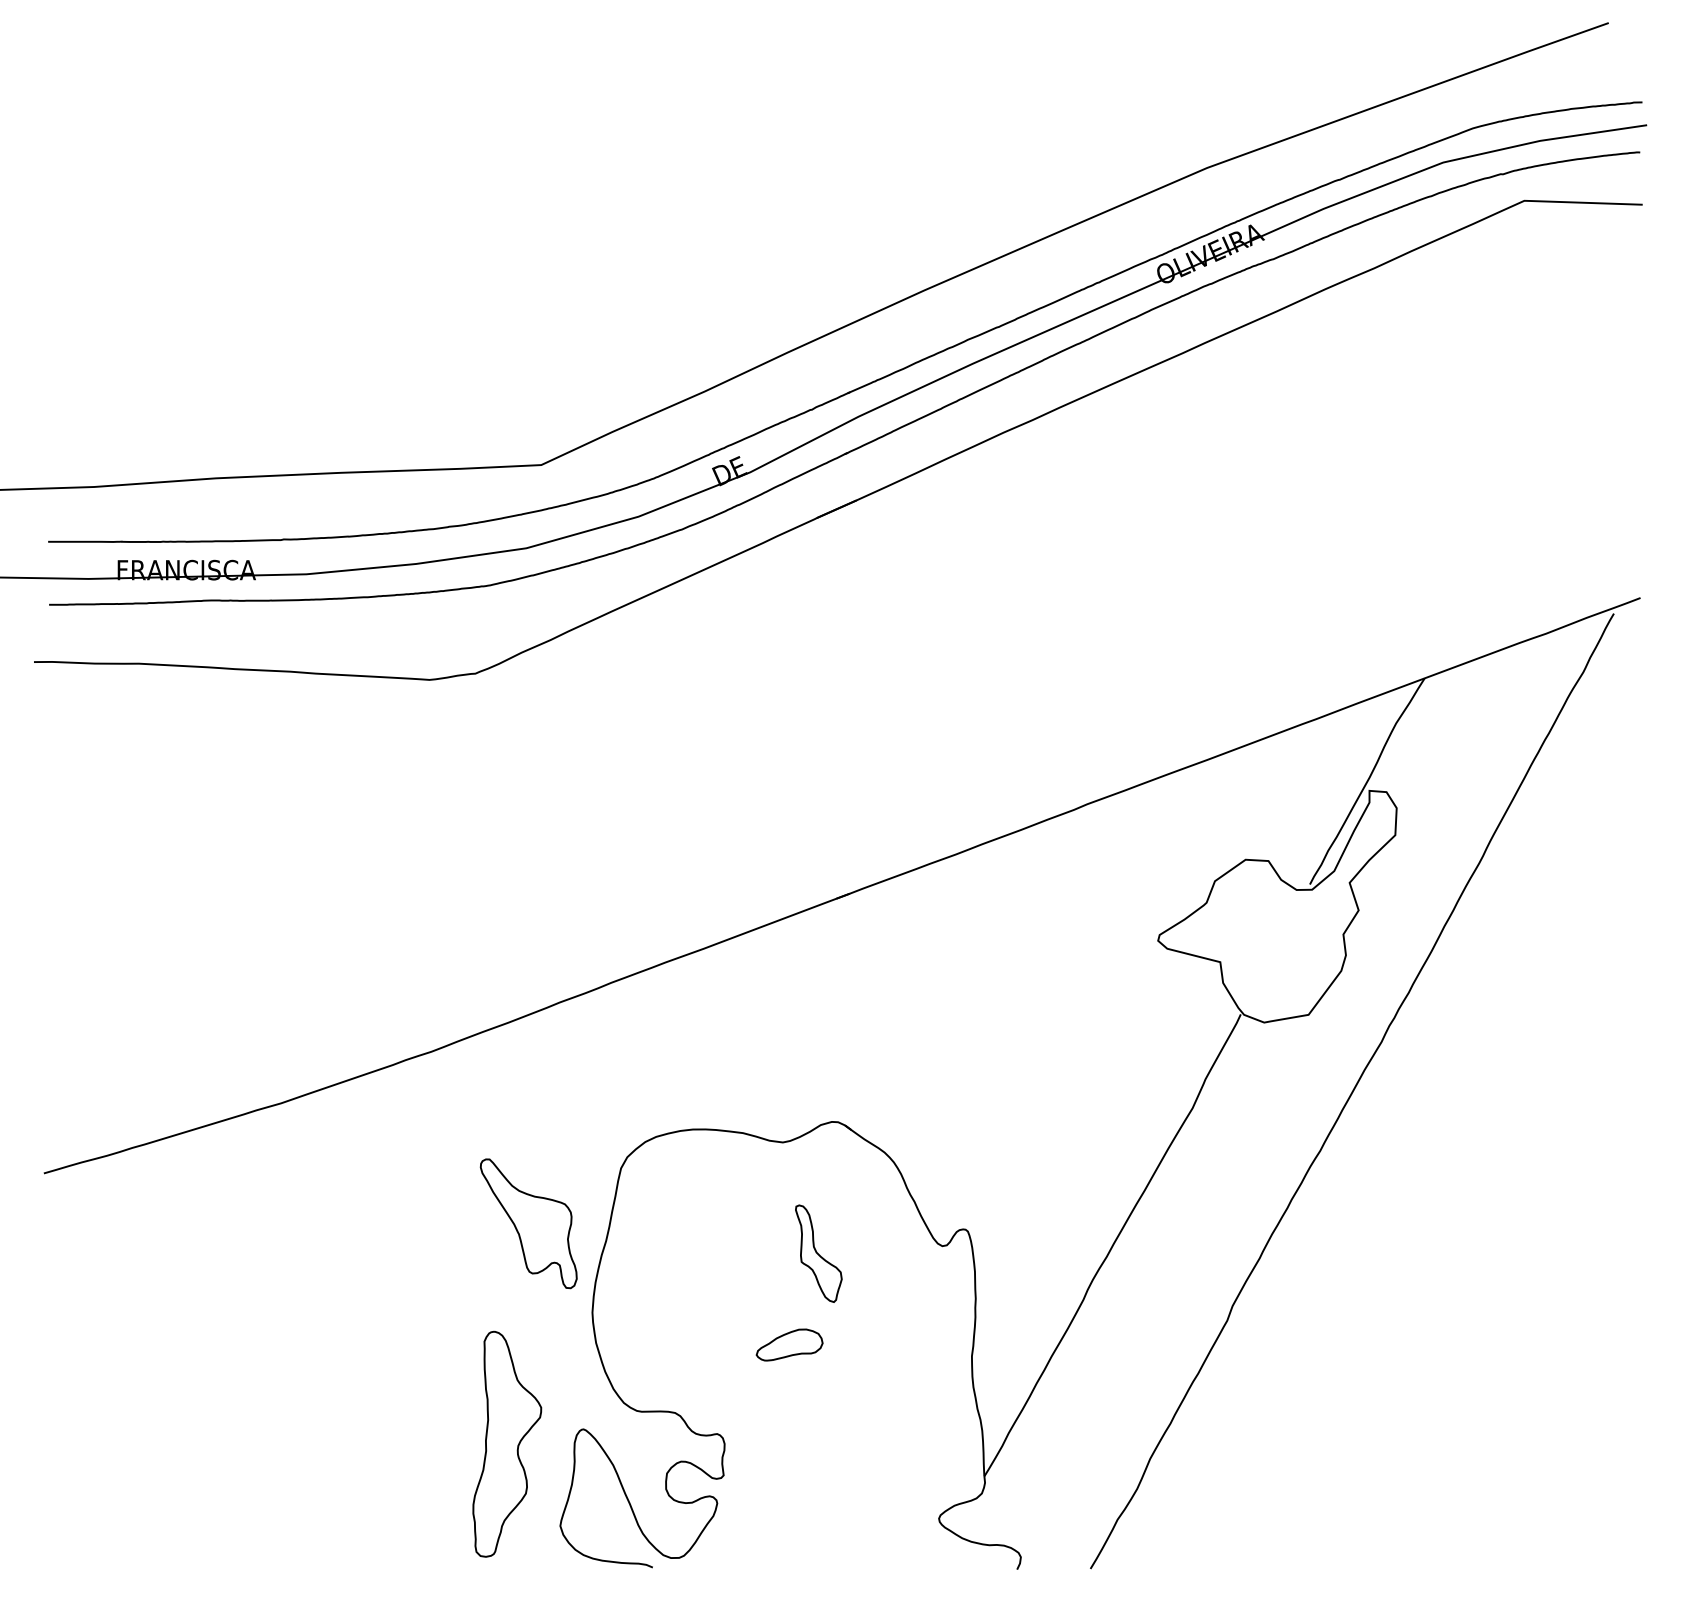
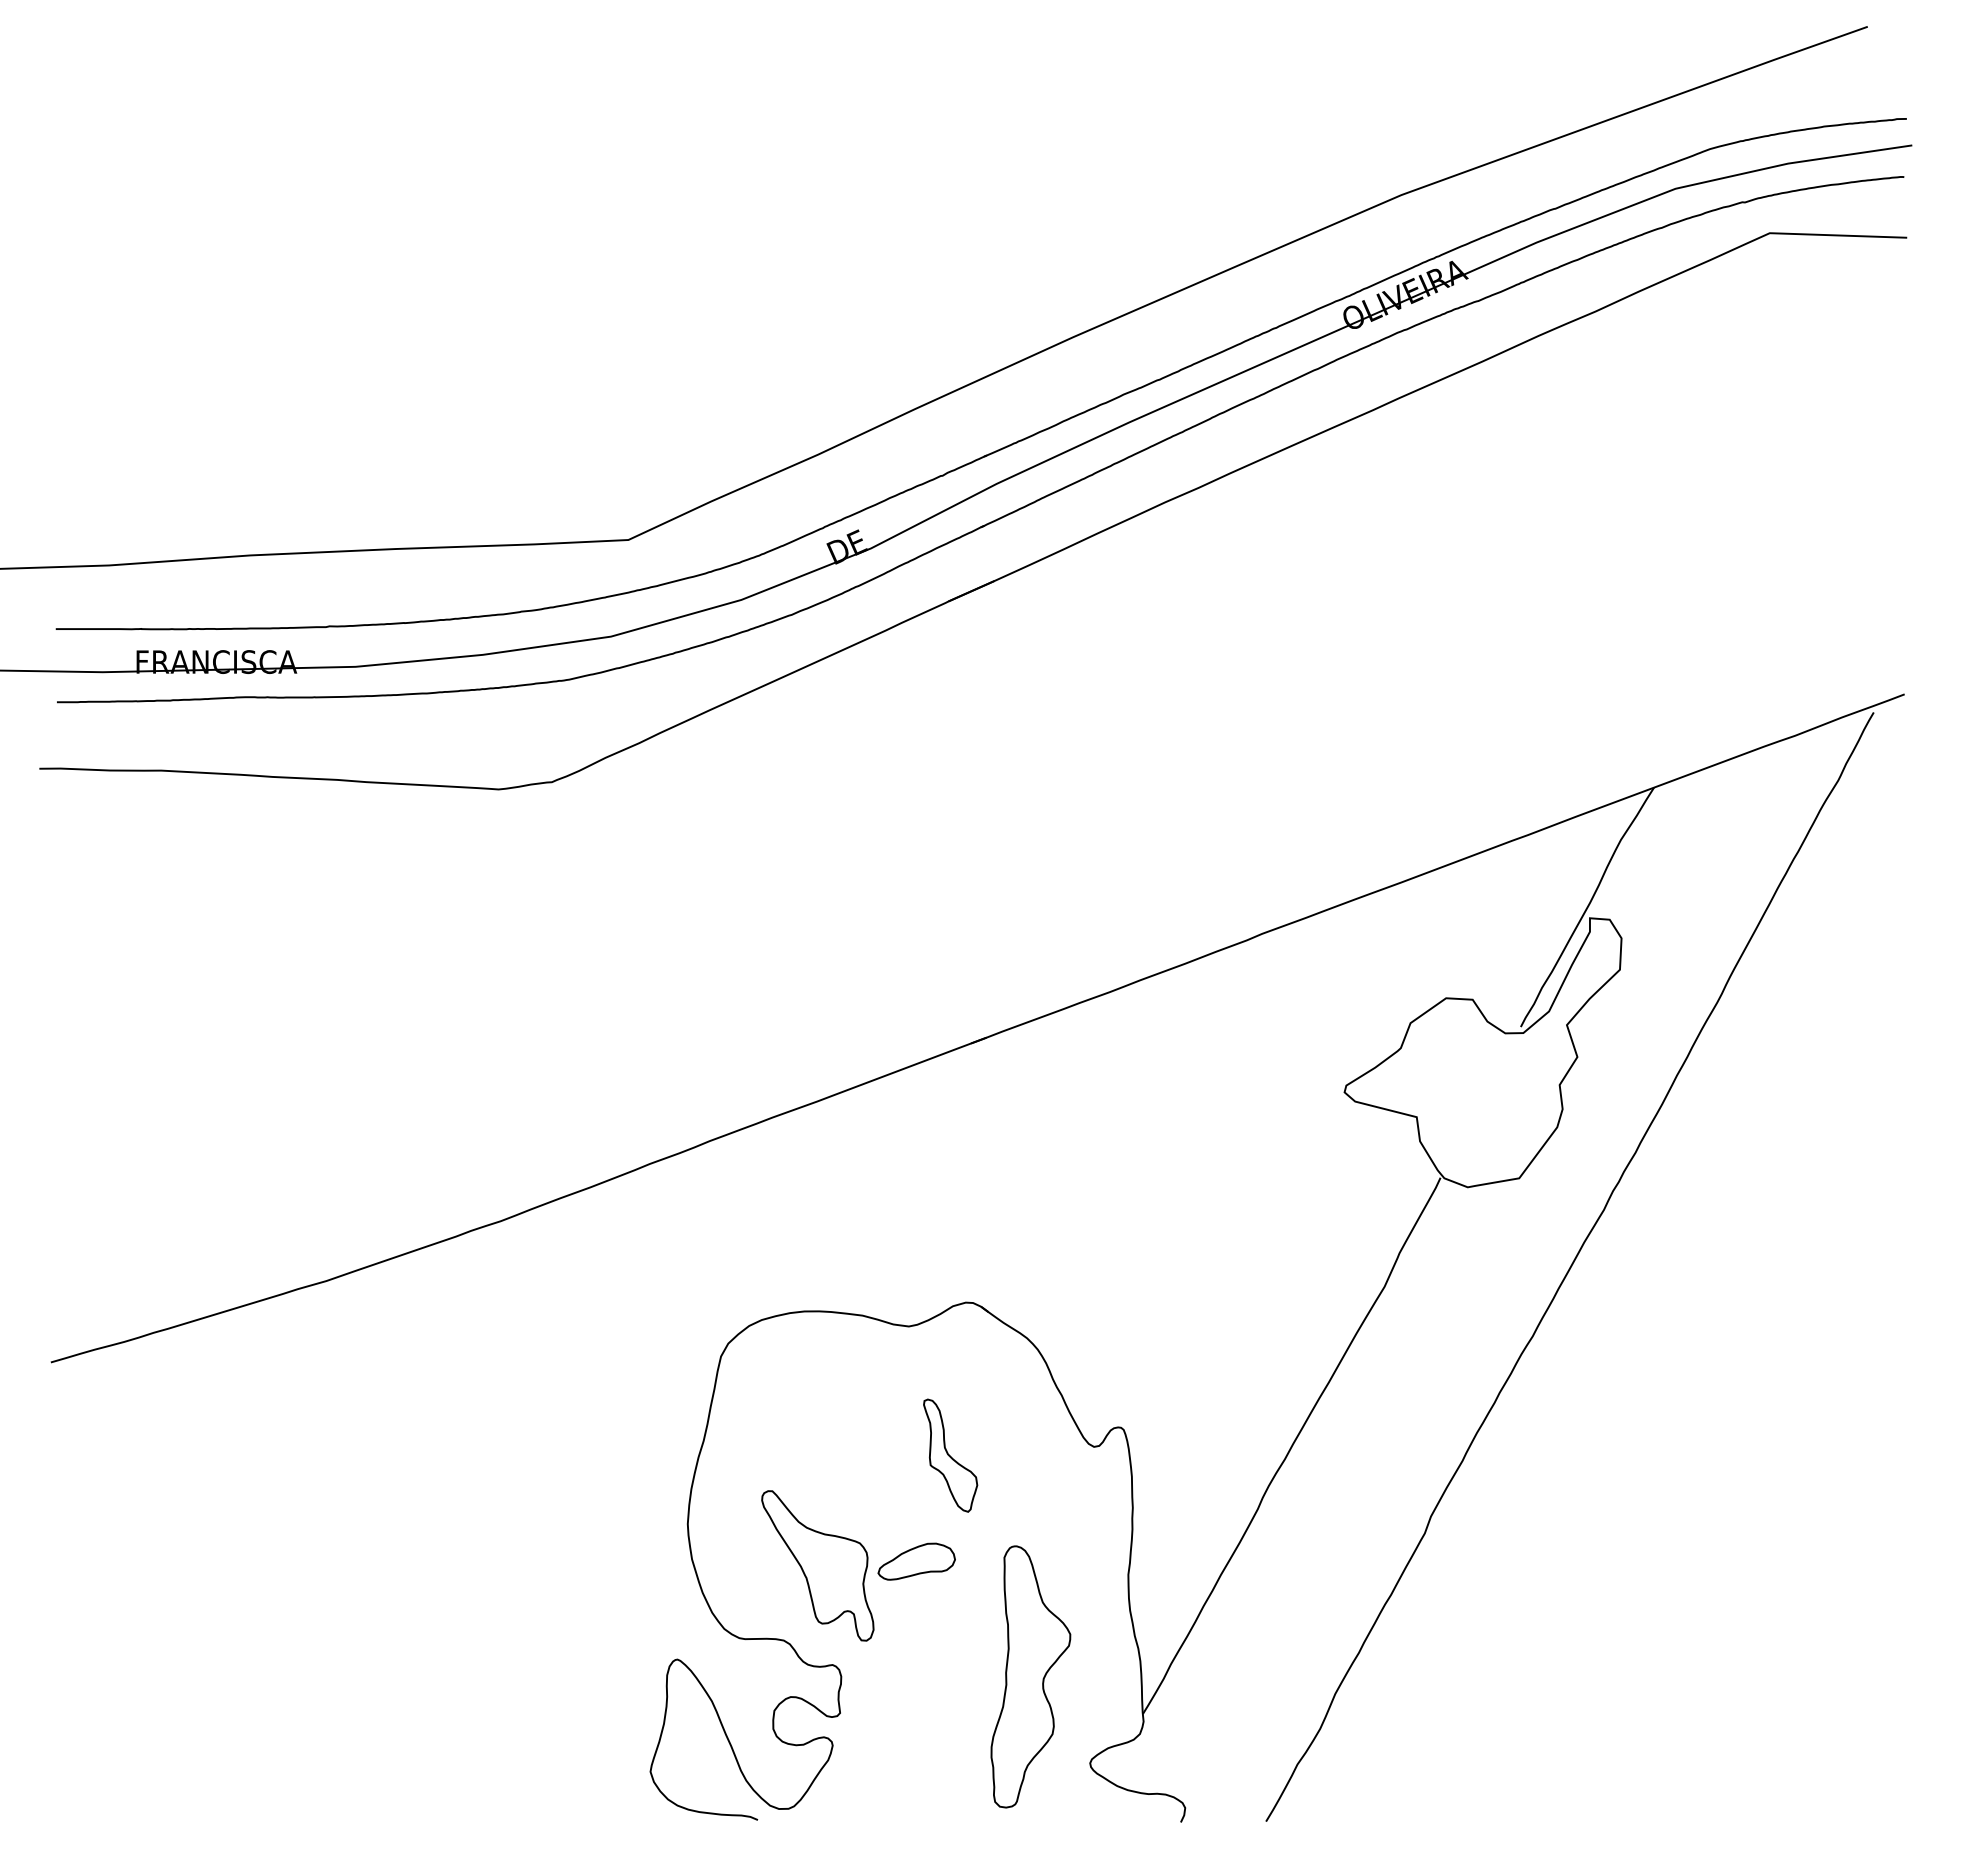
part: (528, 1223) -> (817, 1565), moved
part: (506, 1443) -> (1030, 1676), moved

